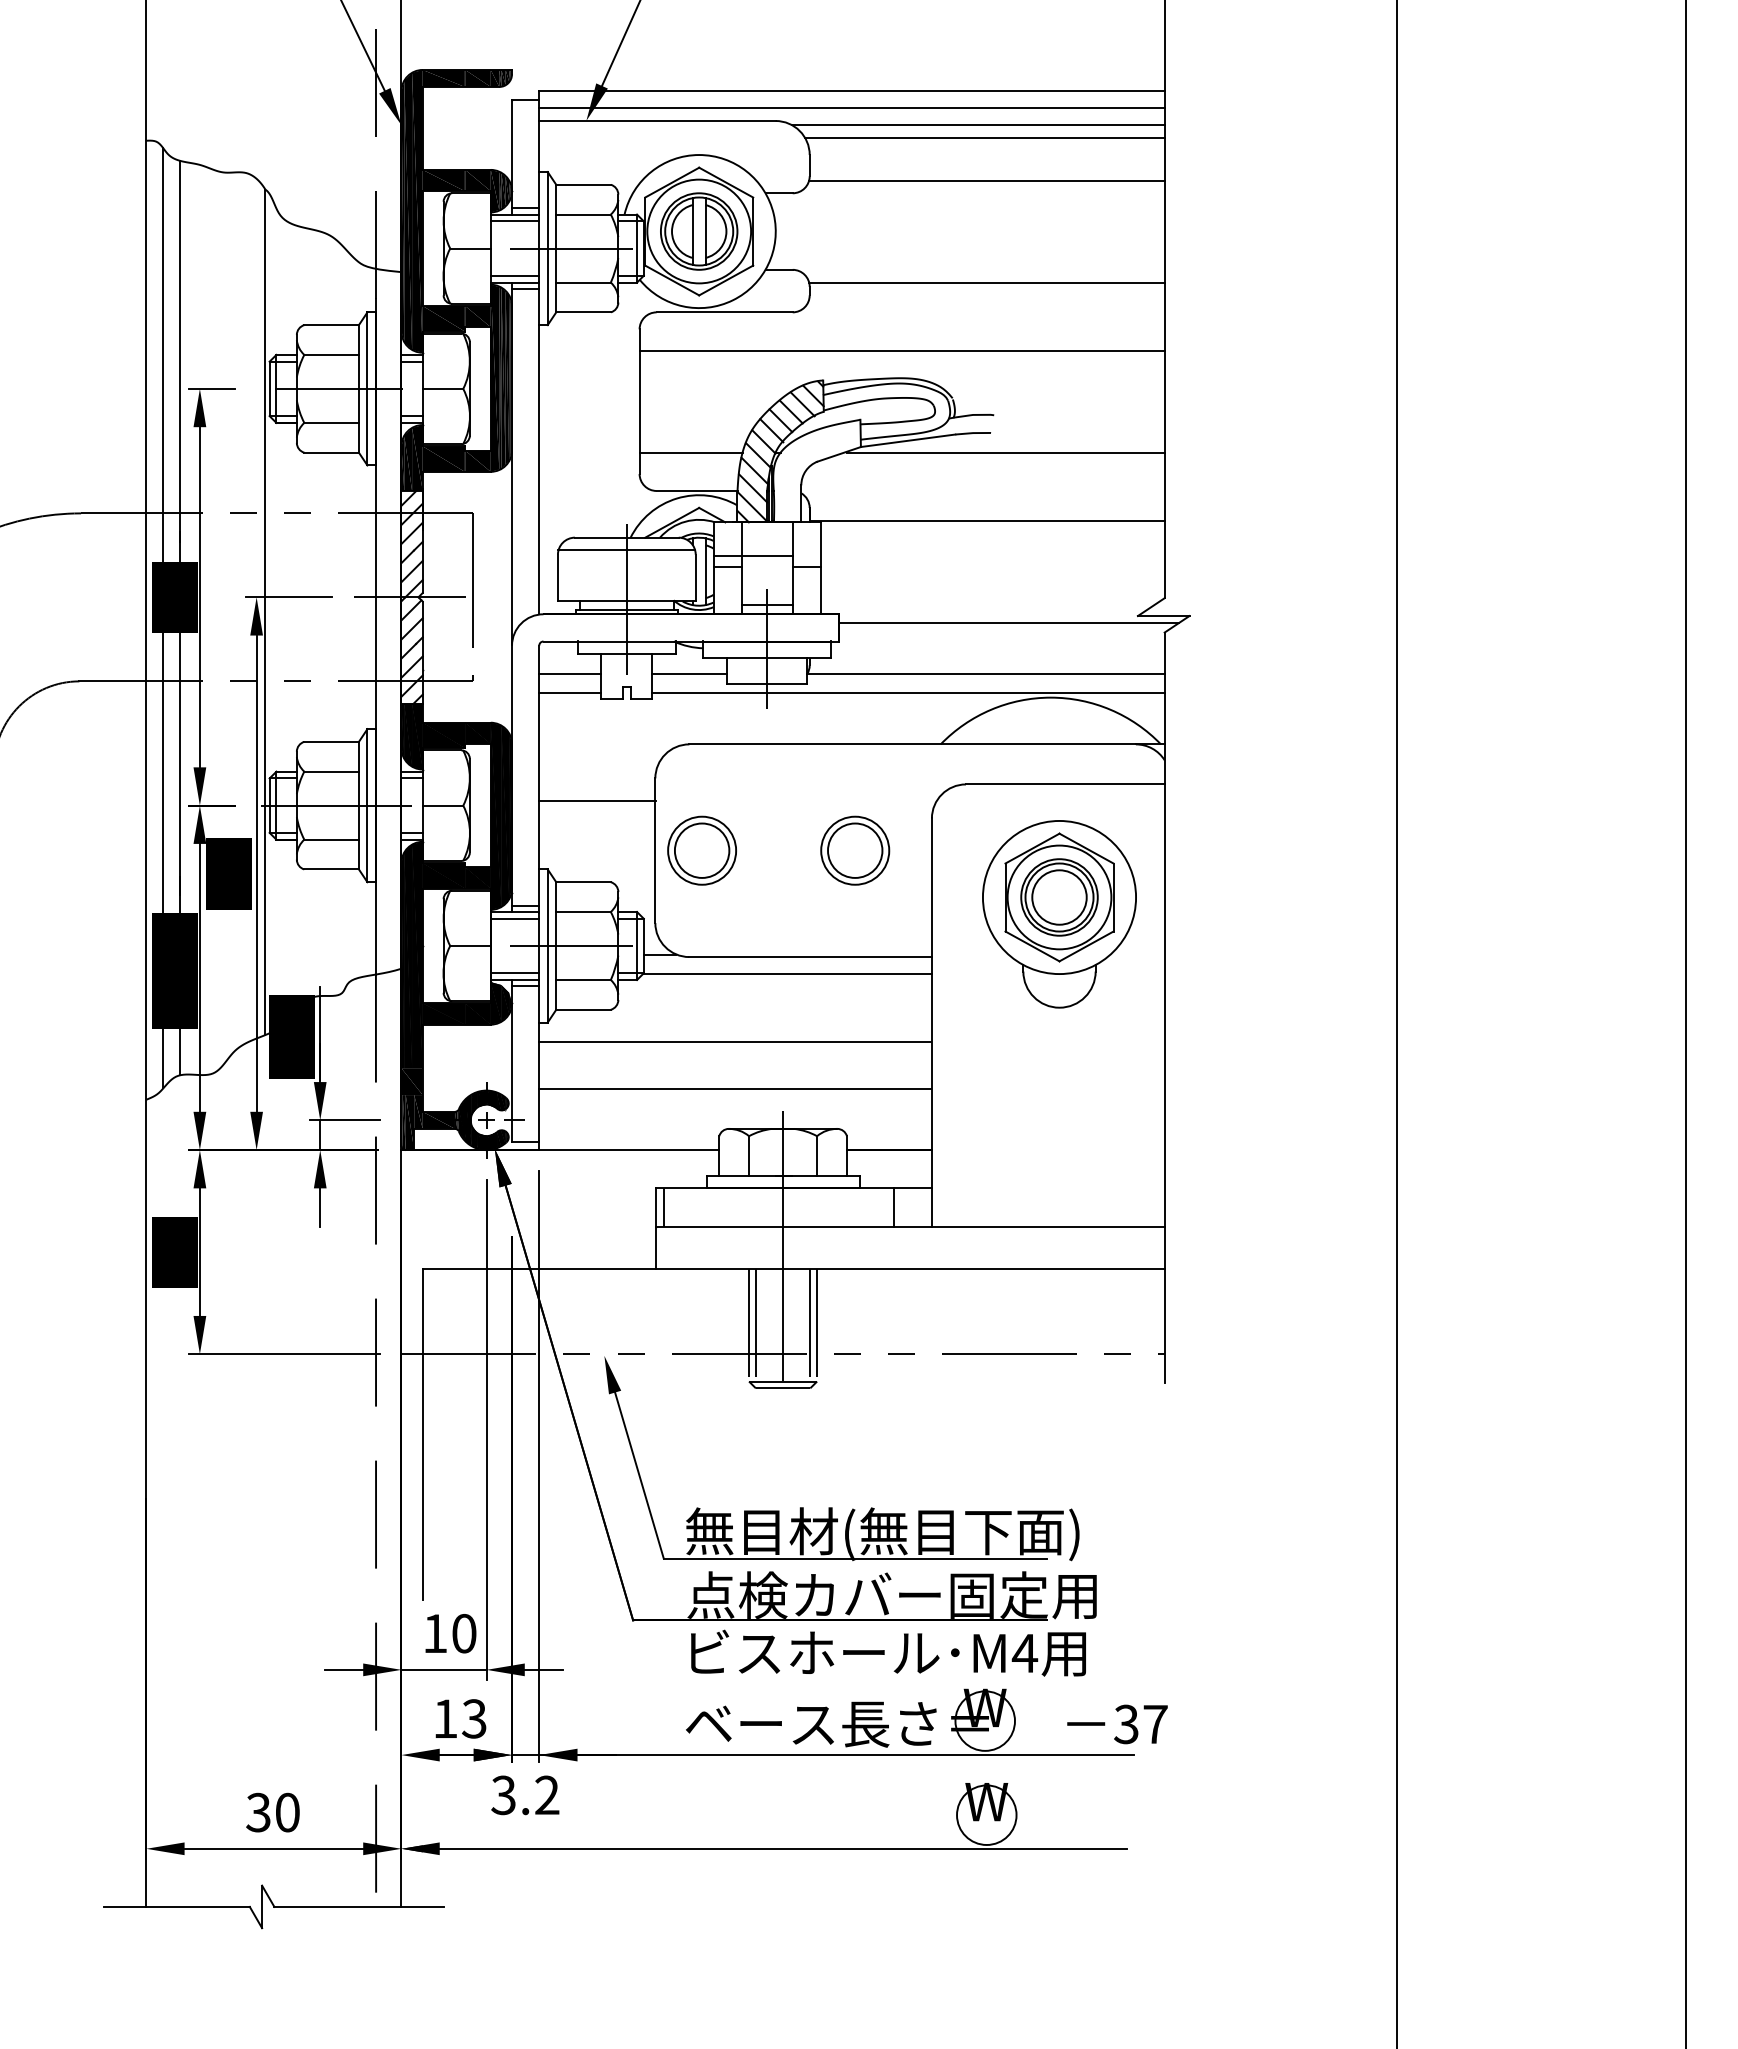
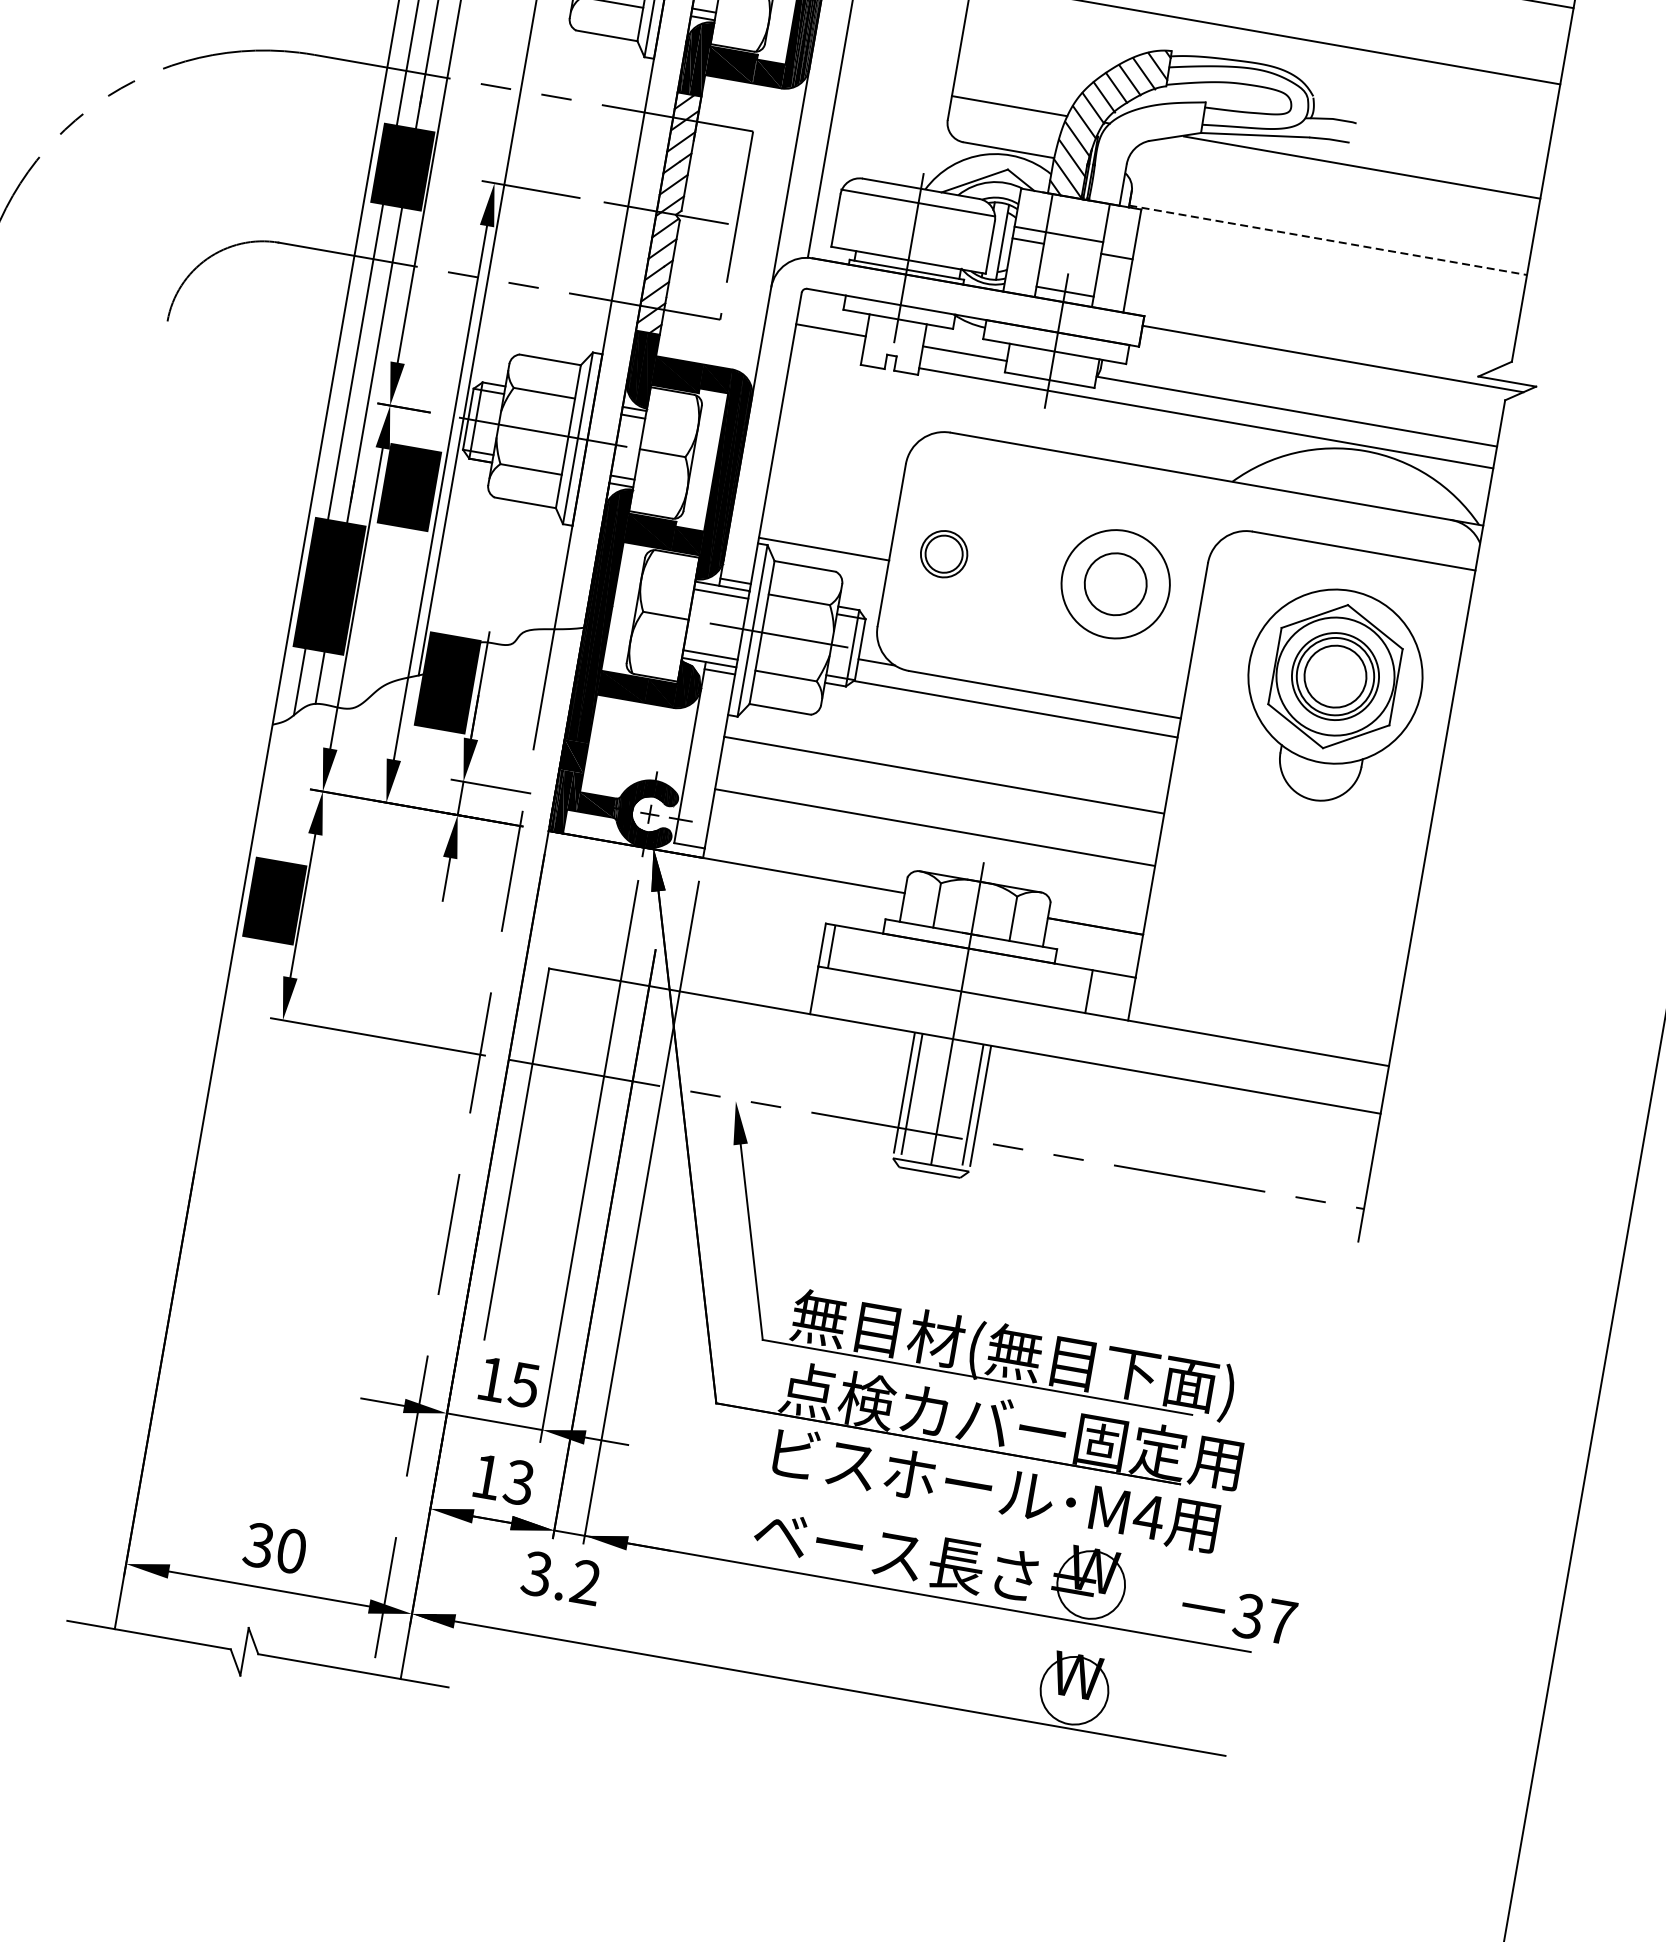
line: (987, 520) -> (1328, 240), solid -> dashed
line: (570, 693) -> (827, 352), removed
line: (597, 801) -> (824, 549), moved
part: (701, 850) -> (943, 553), size x0.6
circle: (855, 850) -> (1116, 584), size x1.4
text: (463, 1633) -> (523, 1384), 10 -> 15

